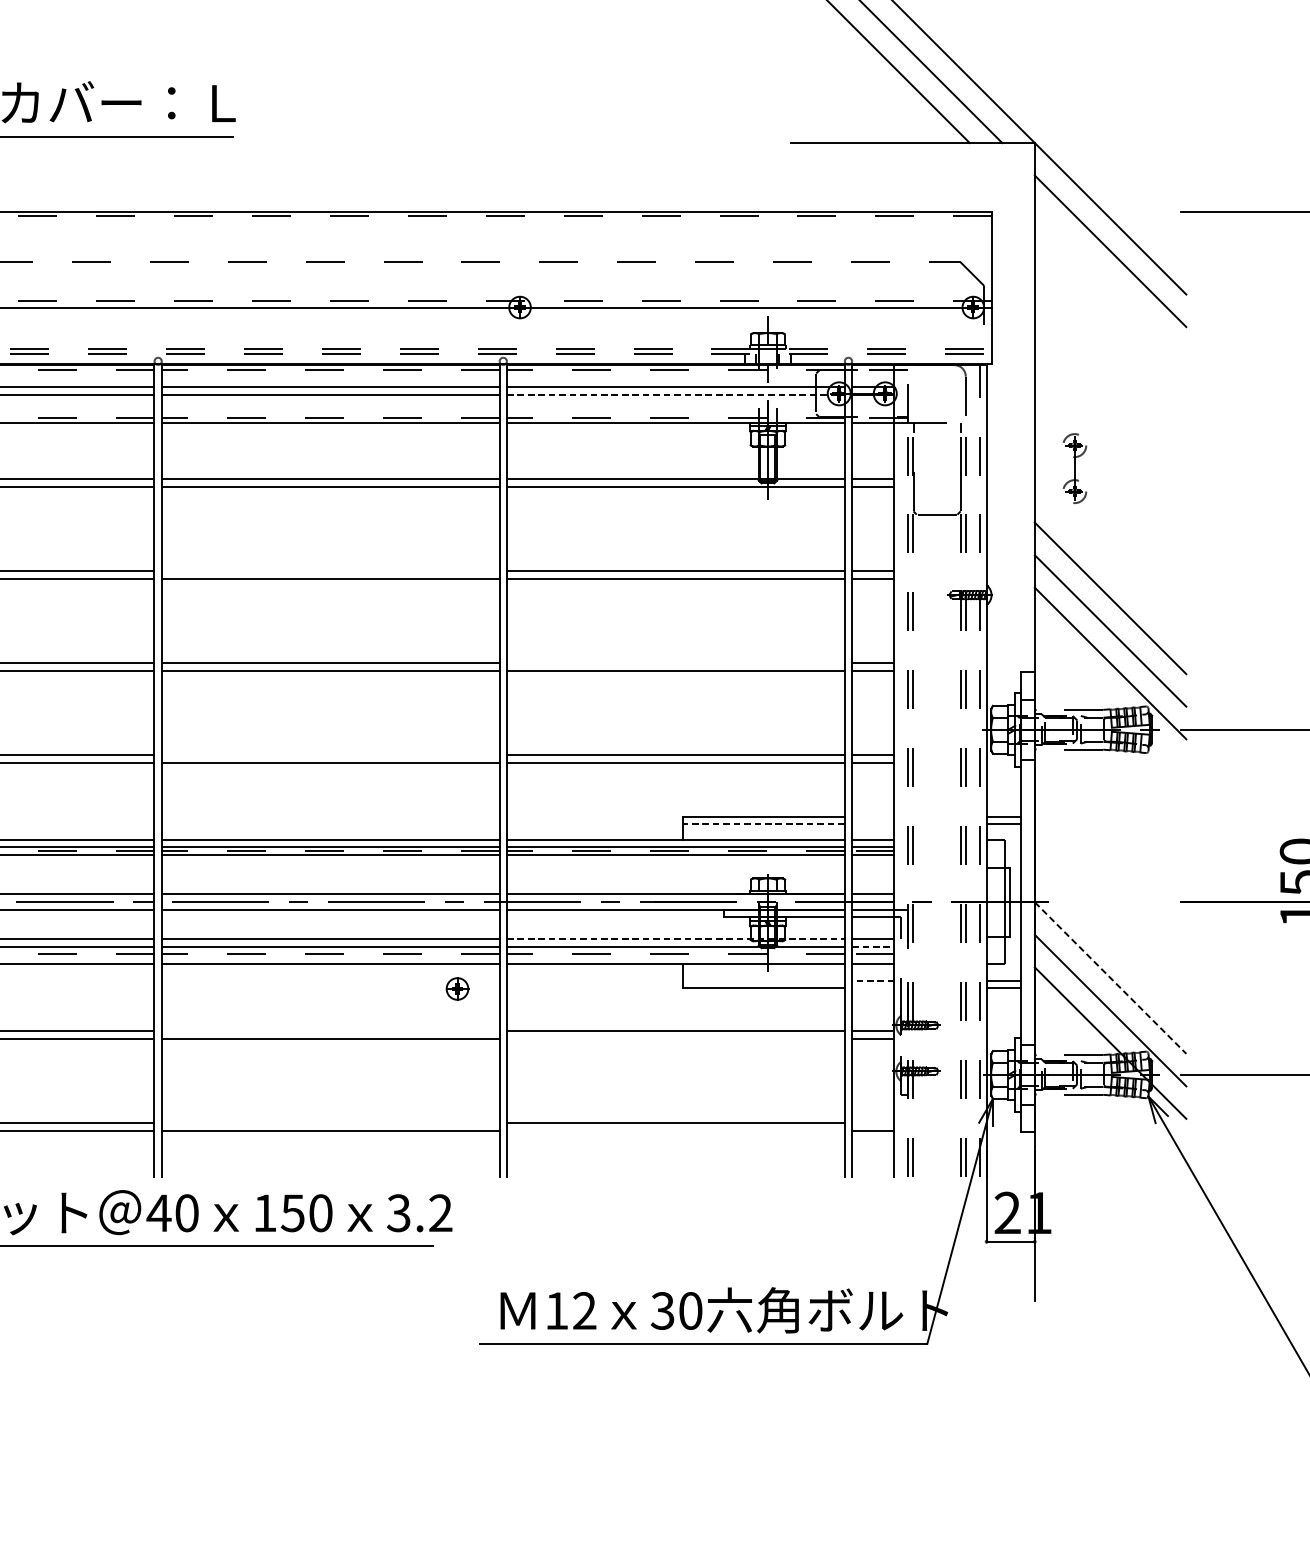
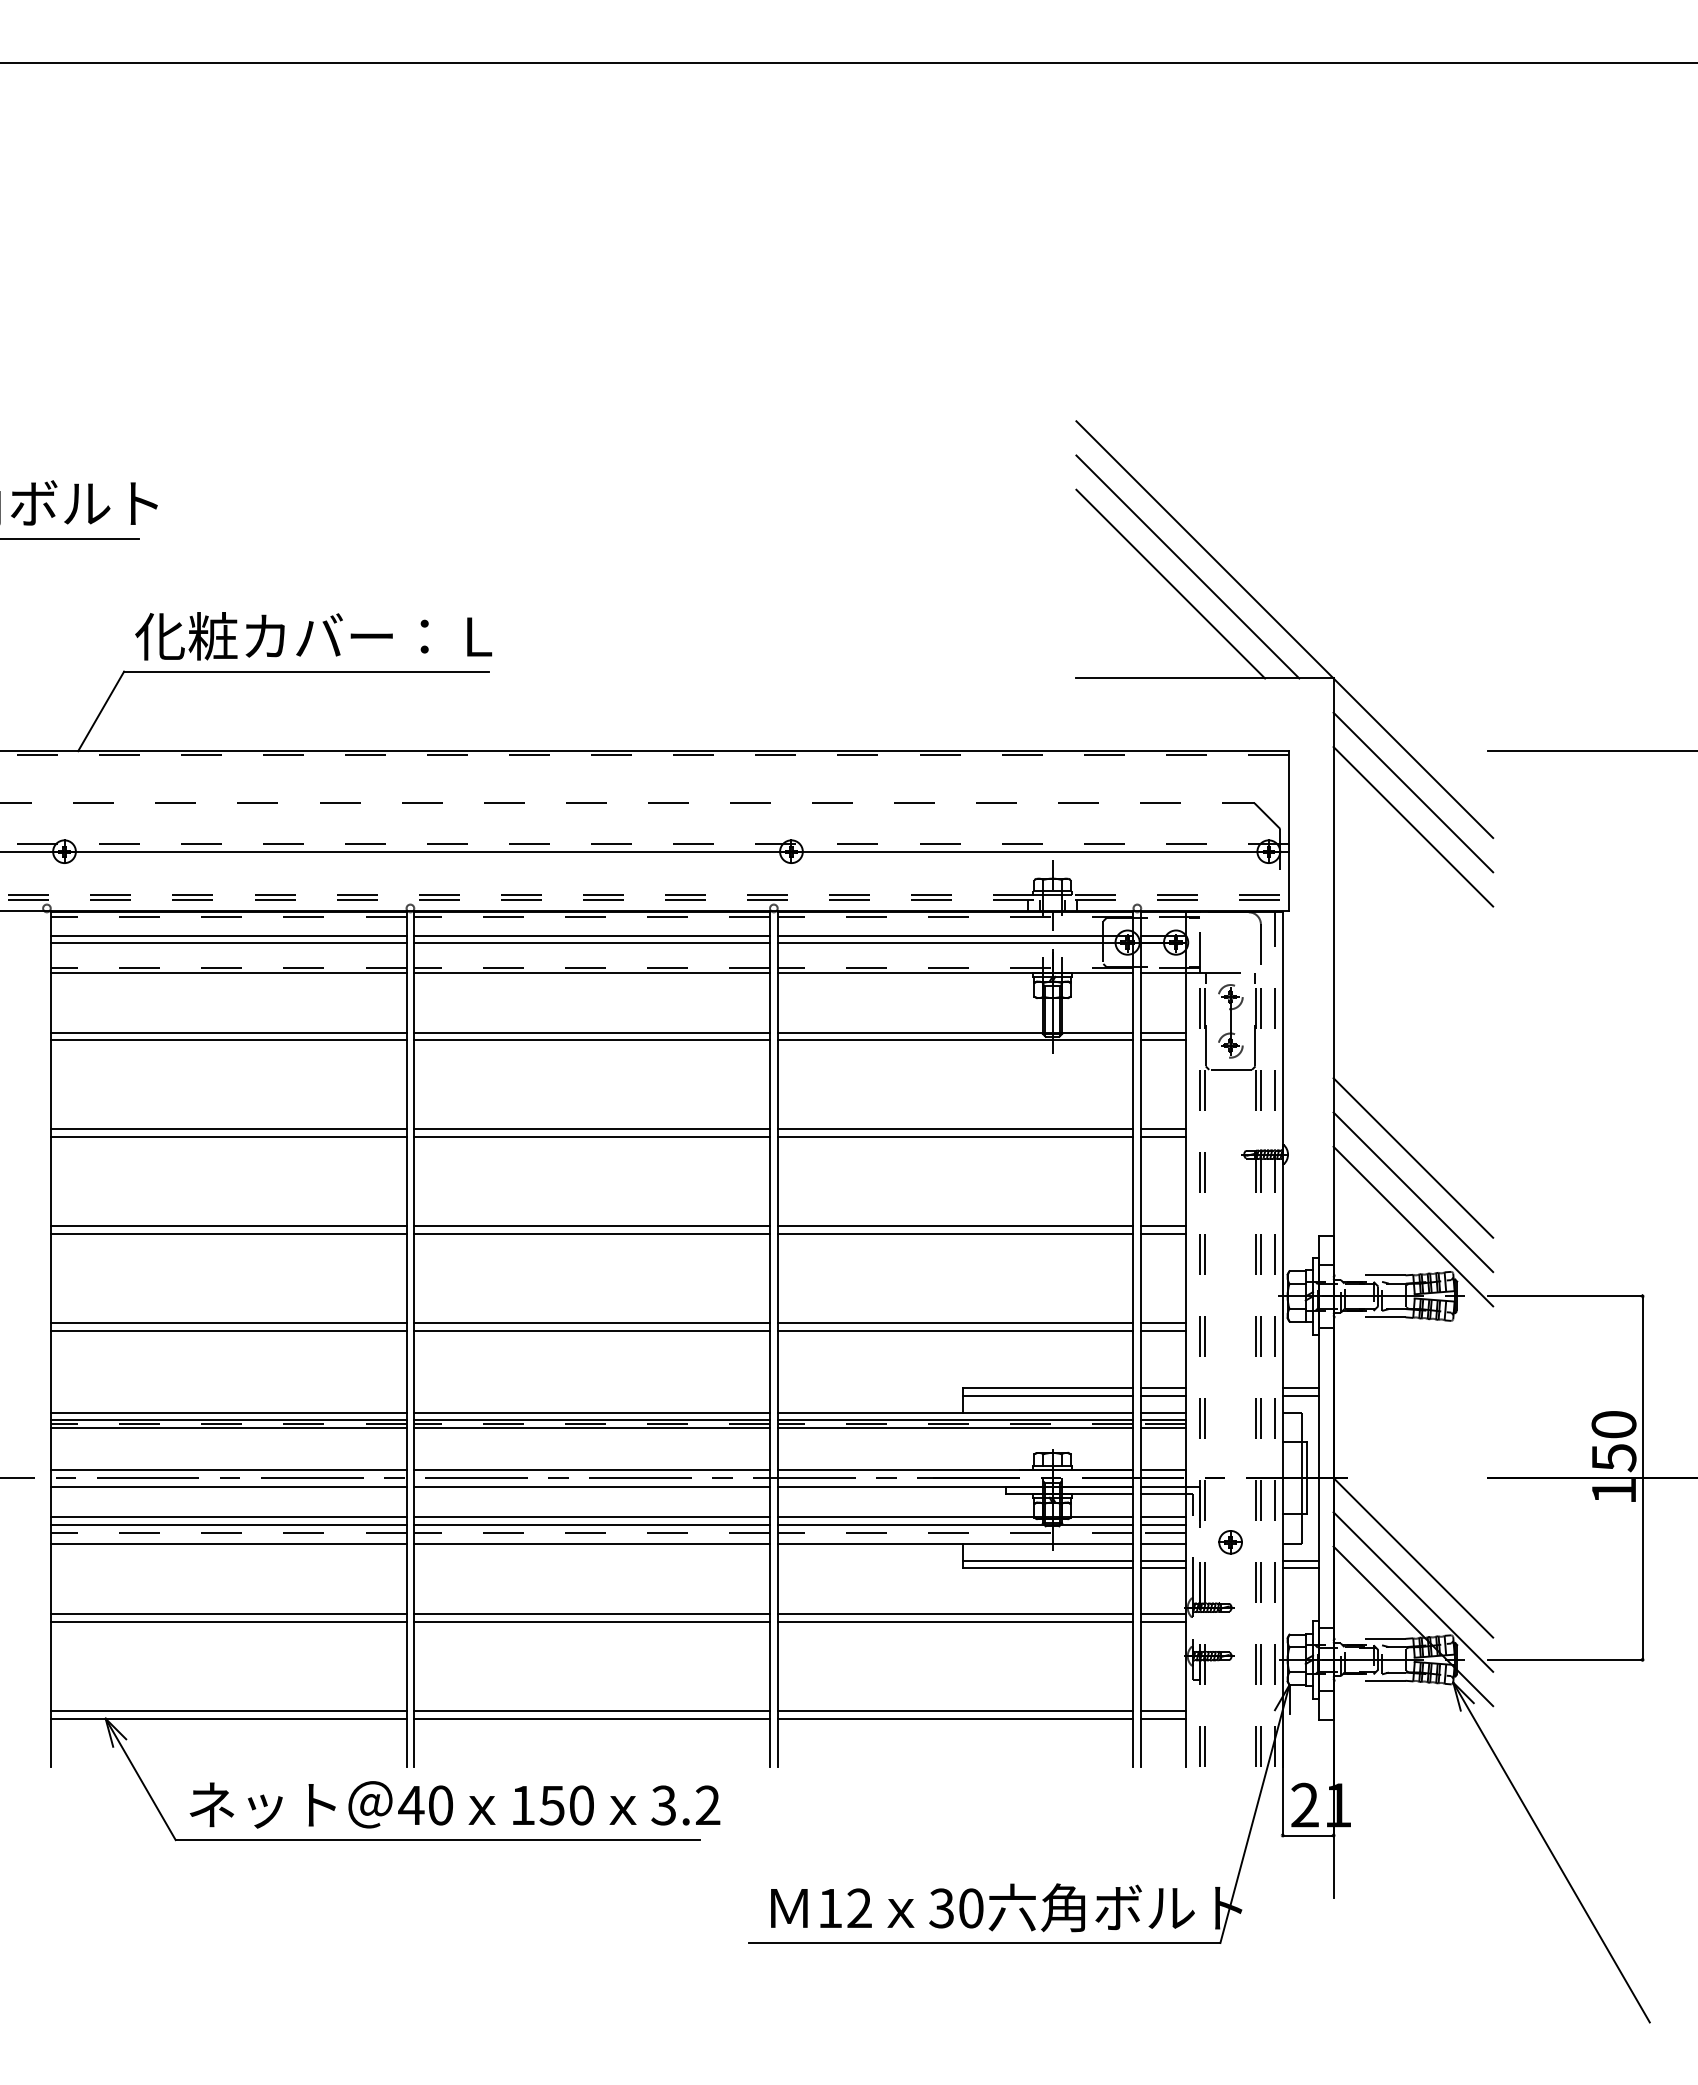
line: (1110, 283) -> (1413, 826), added
line: (675, 394) -> (955, 943), dashed -> solid
part: (1074, 468) -> (1230, 1021), moved
line: (330, 571) -> (591, 1129), added
line: (675, 663) -> (955, 1226), added
line: (330, 755) -> (591, 1323), added
line: (873, 817) -> (1163, 1388), added
line: (763, 823) -> (1047, 1395), dashed -> solid
line: (873, 823) -> (1163, 1395), added
line: (675, 939) -> (955, 1517), dashed -> solid
line: (874, 946) -> (1164, 1524), dashed -> solid
line: (1110, 977) -> (1413, 1557), dashed -> solid
line: (763, 980) -> (1047, 1560), added
line: (873, 980) -> (1163, 1560), dashed -> solid
line: (873, 987) -> (1163, 1567), added
part: (457, 989) -> (1230, 1542), moved
line: (330, 1031) -> (591, 1614), added
line: (675, 1038) -> (955, 1621), added
line: (330, 1123) -> (591, 1710), added
line: (873, 1123) -> (1163, 1710), added
line: (675, 1130) -> (955, 1718), added

